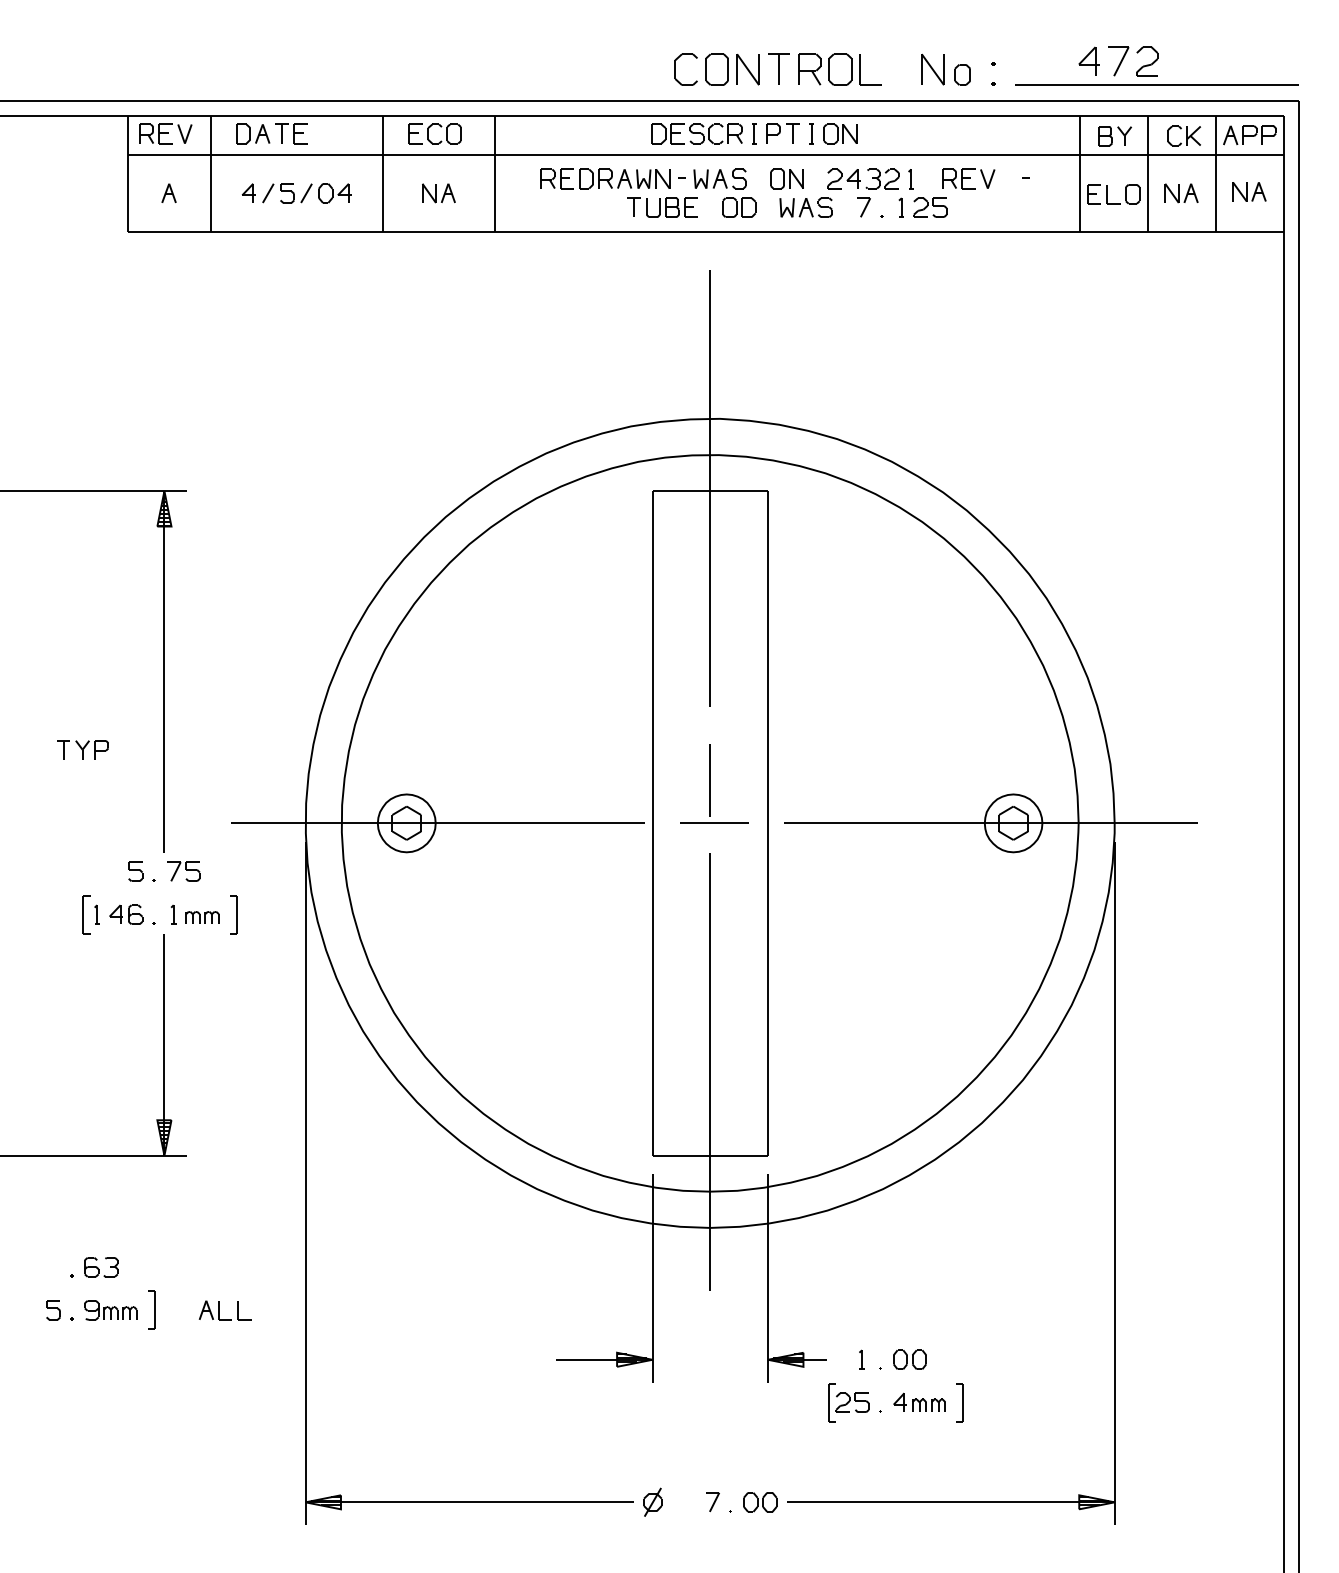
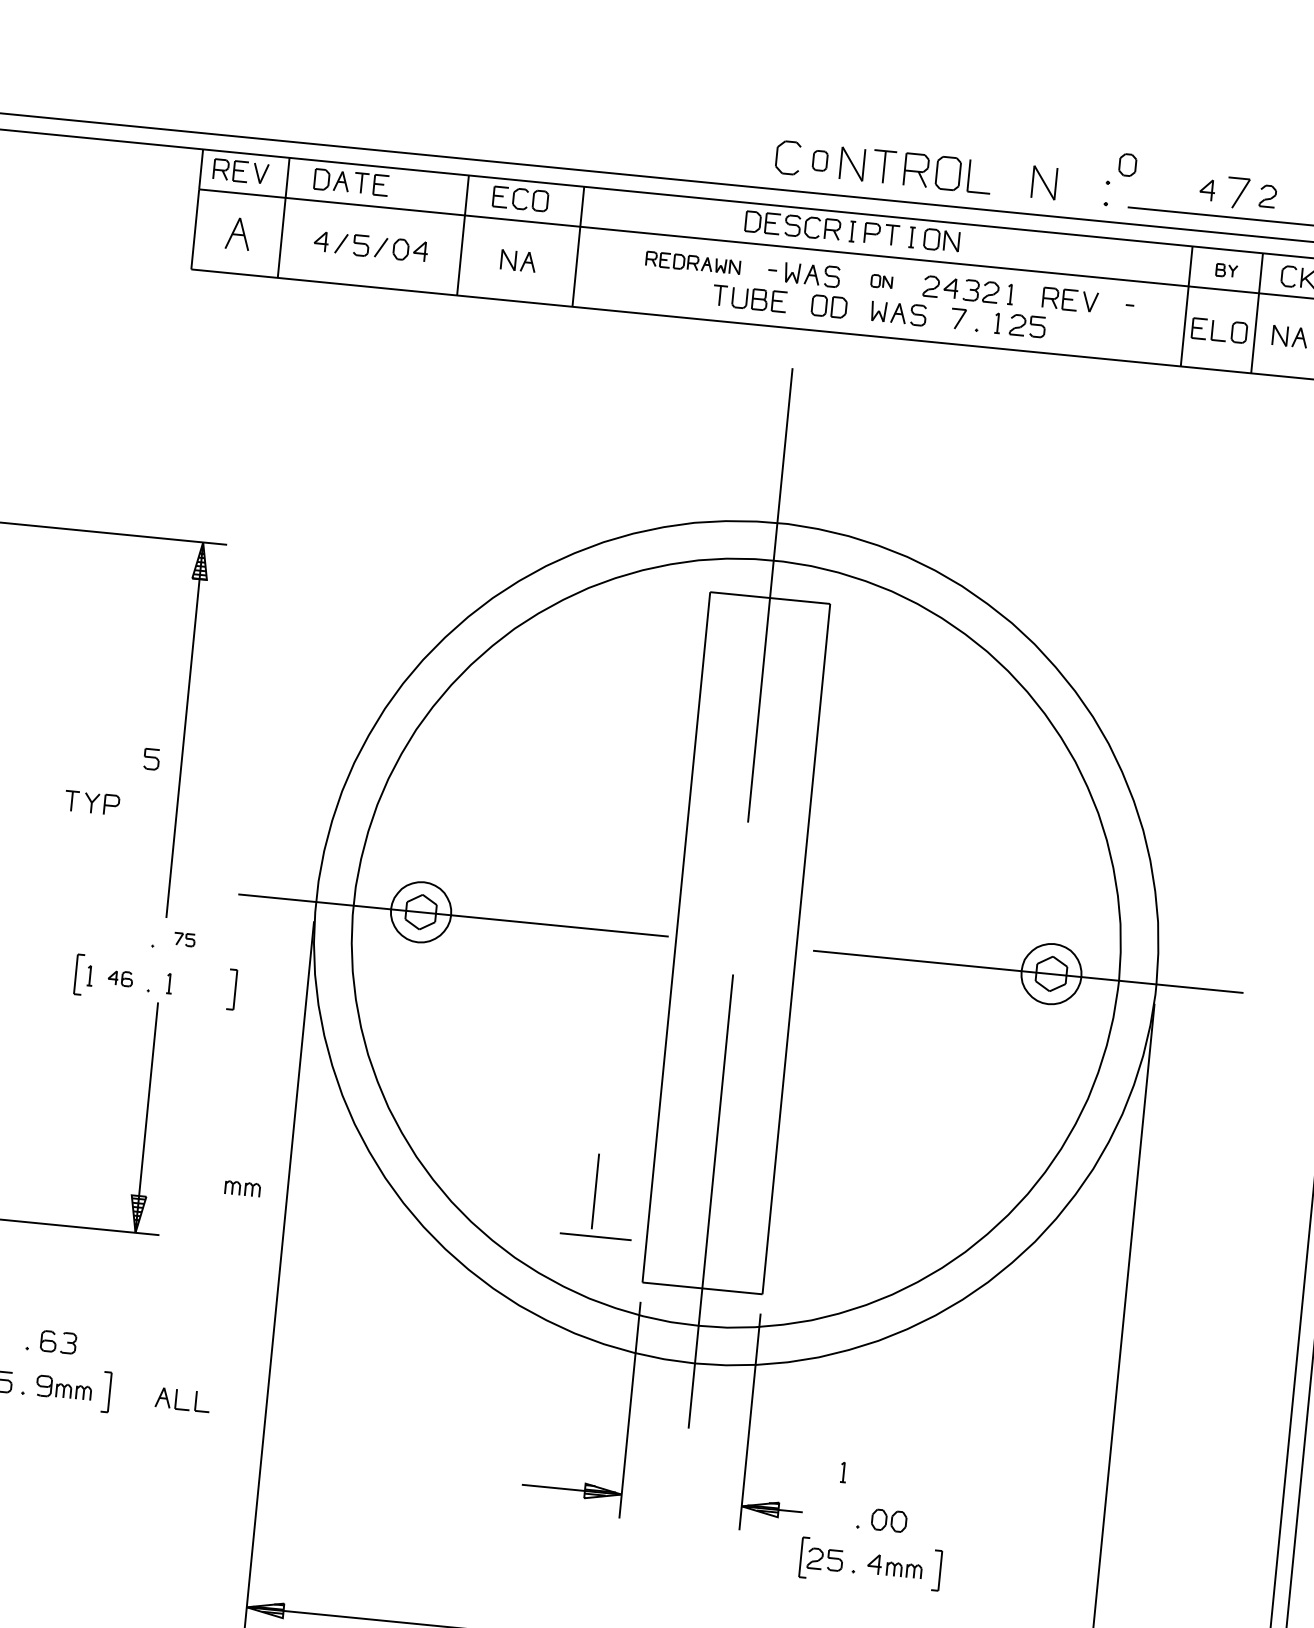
part: (1088, 60) -> (1206, 189), size x0.7
part: (1147, 61) -> (1268, 196), size x0.7
part: (716, 69) -> (819, 160), size x0.6
part: (962, 74) -> (1127, 164), moved
part: (1114, 136) -> (1226, 270), size x0.6
part: (605, 178) -> (693, 262), size x0.7
part: (786, 178) -> (881, 281), size x0.6
part: (168, 192) -> (237, 232), size x1.6
part: (714, 783) -> (599, 1195), moved
part: (135, 871) -> (151, 759), moved
part: (183, 871) -> (184, 939), size x0.6
part: (126, 914) -> (120, 978), size x0.7
part: (202, 917) -> (242, 1188), moved
part: (861, 1359) -> (843, 1471), moved

